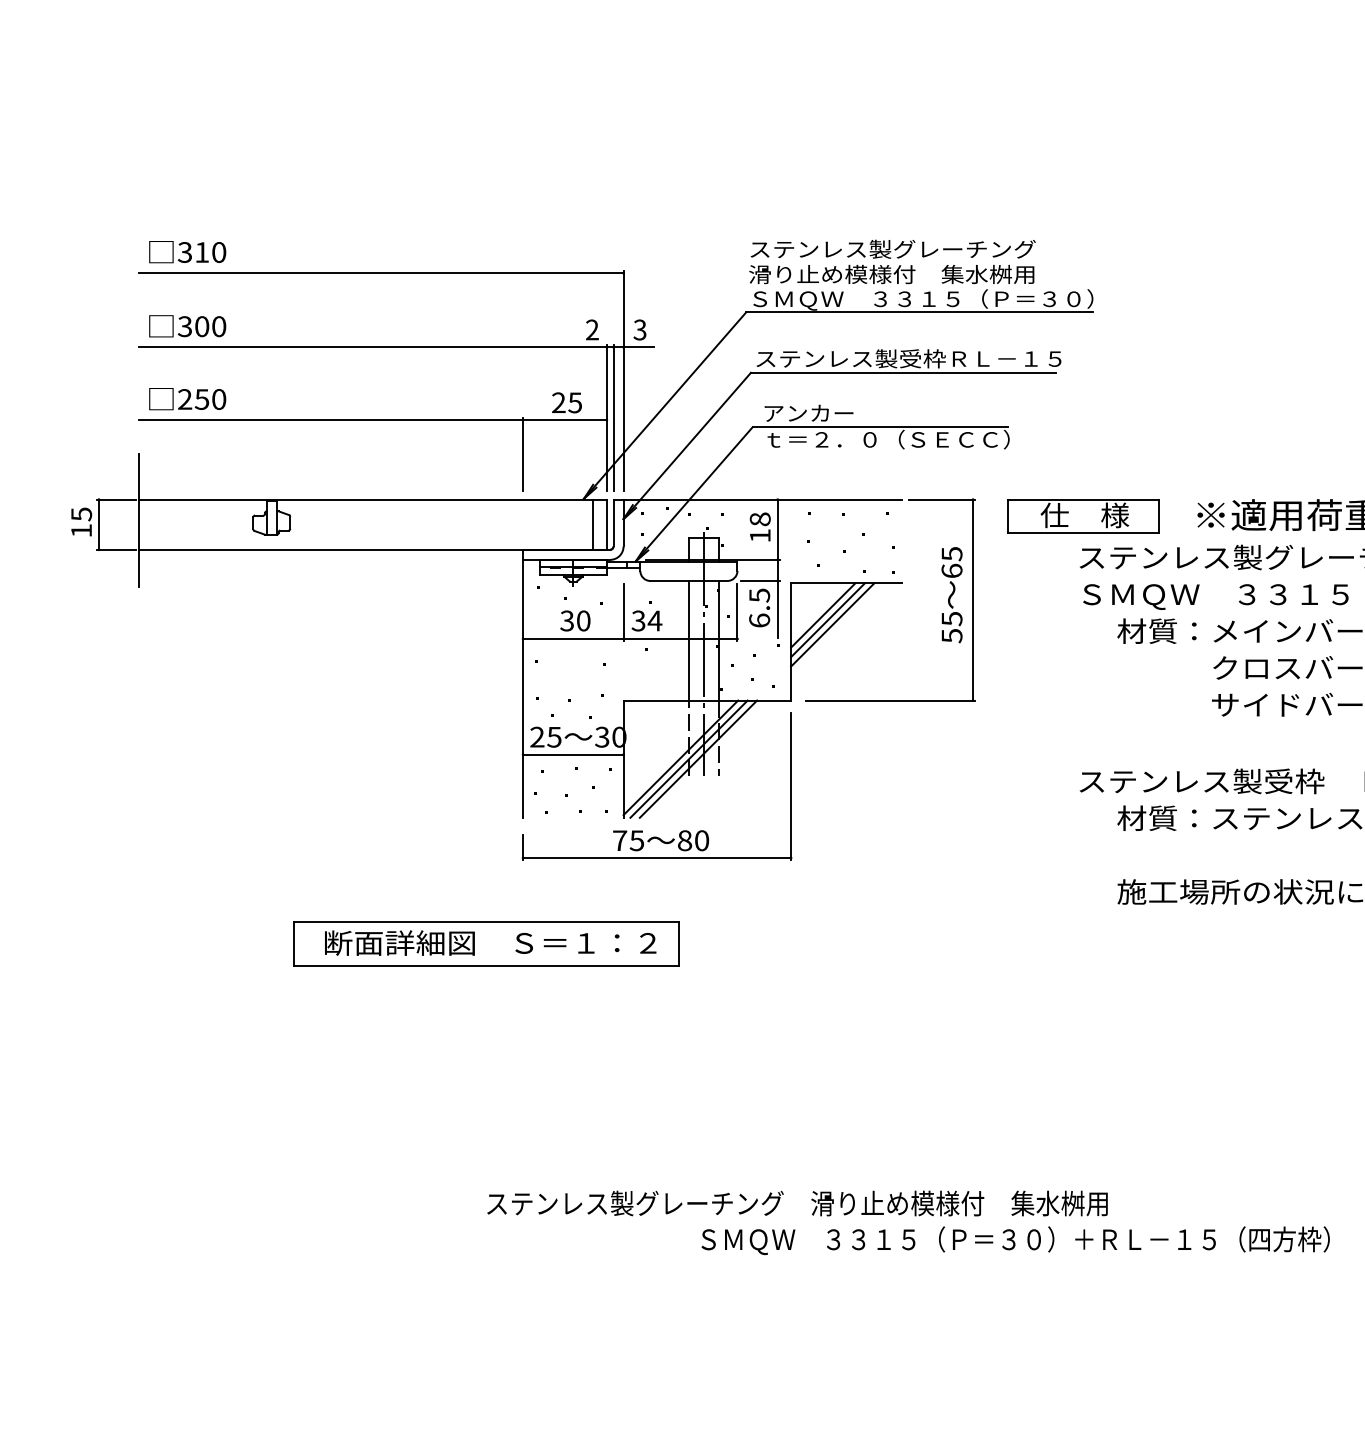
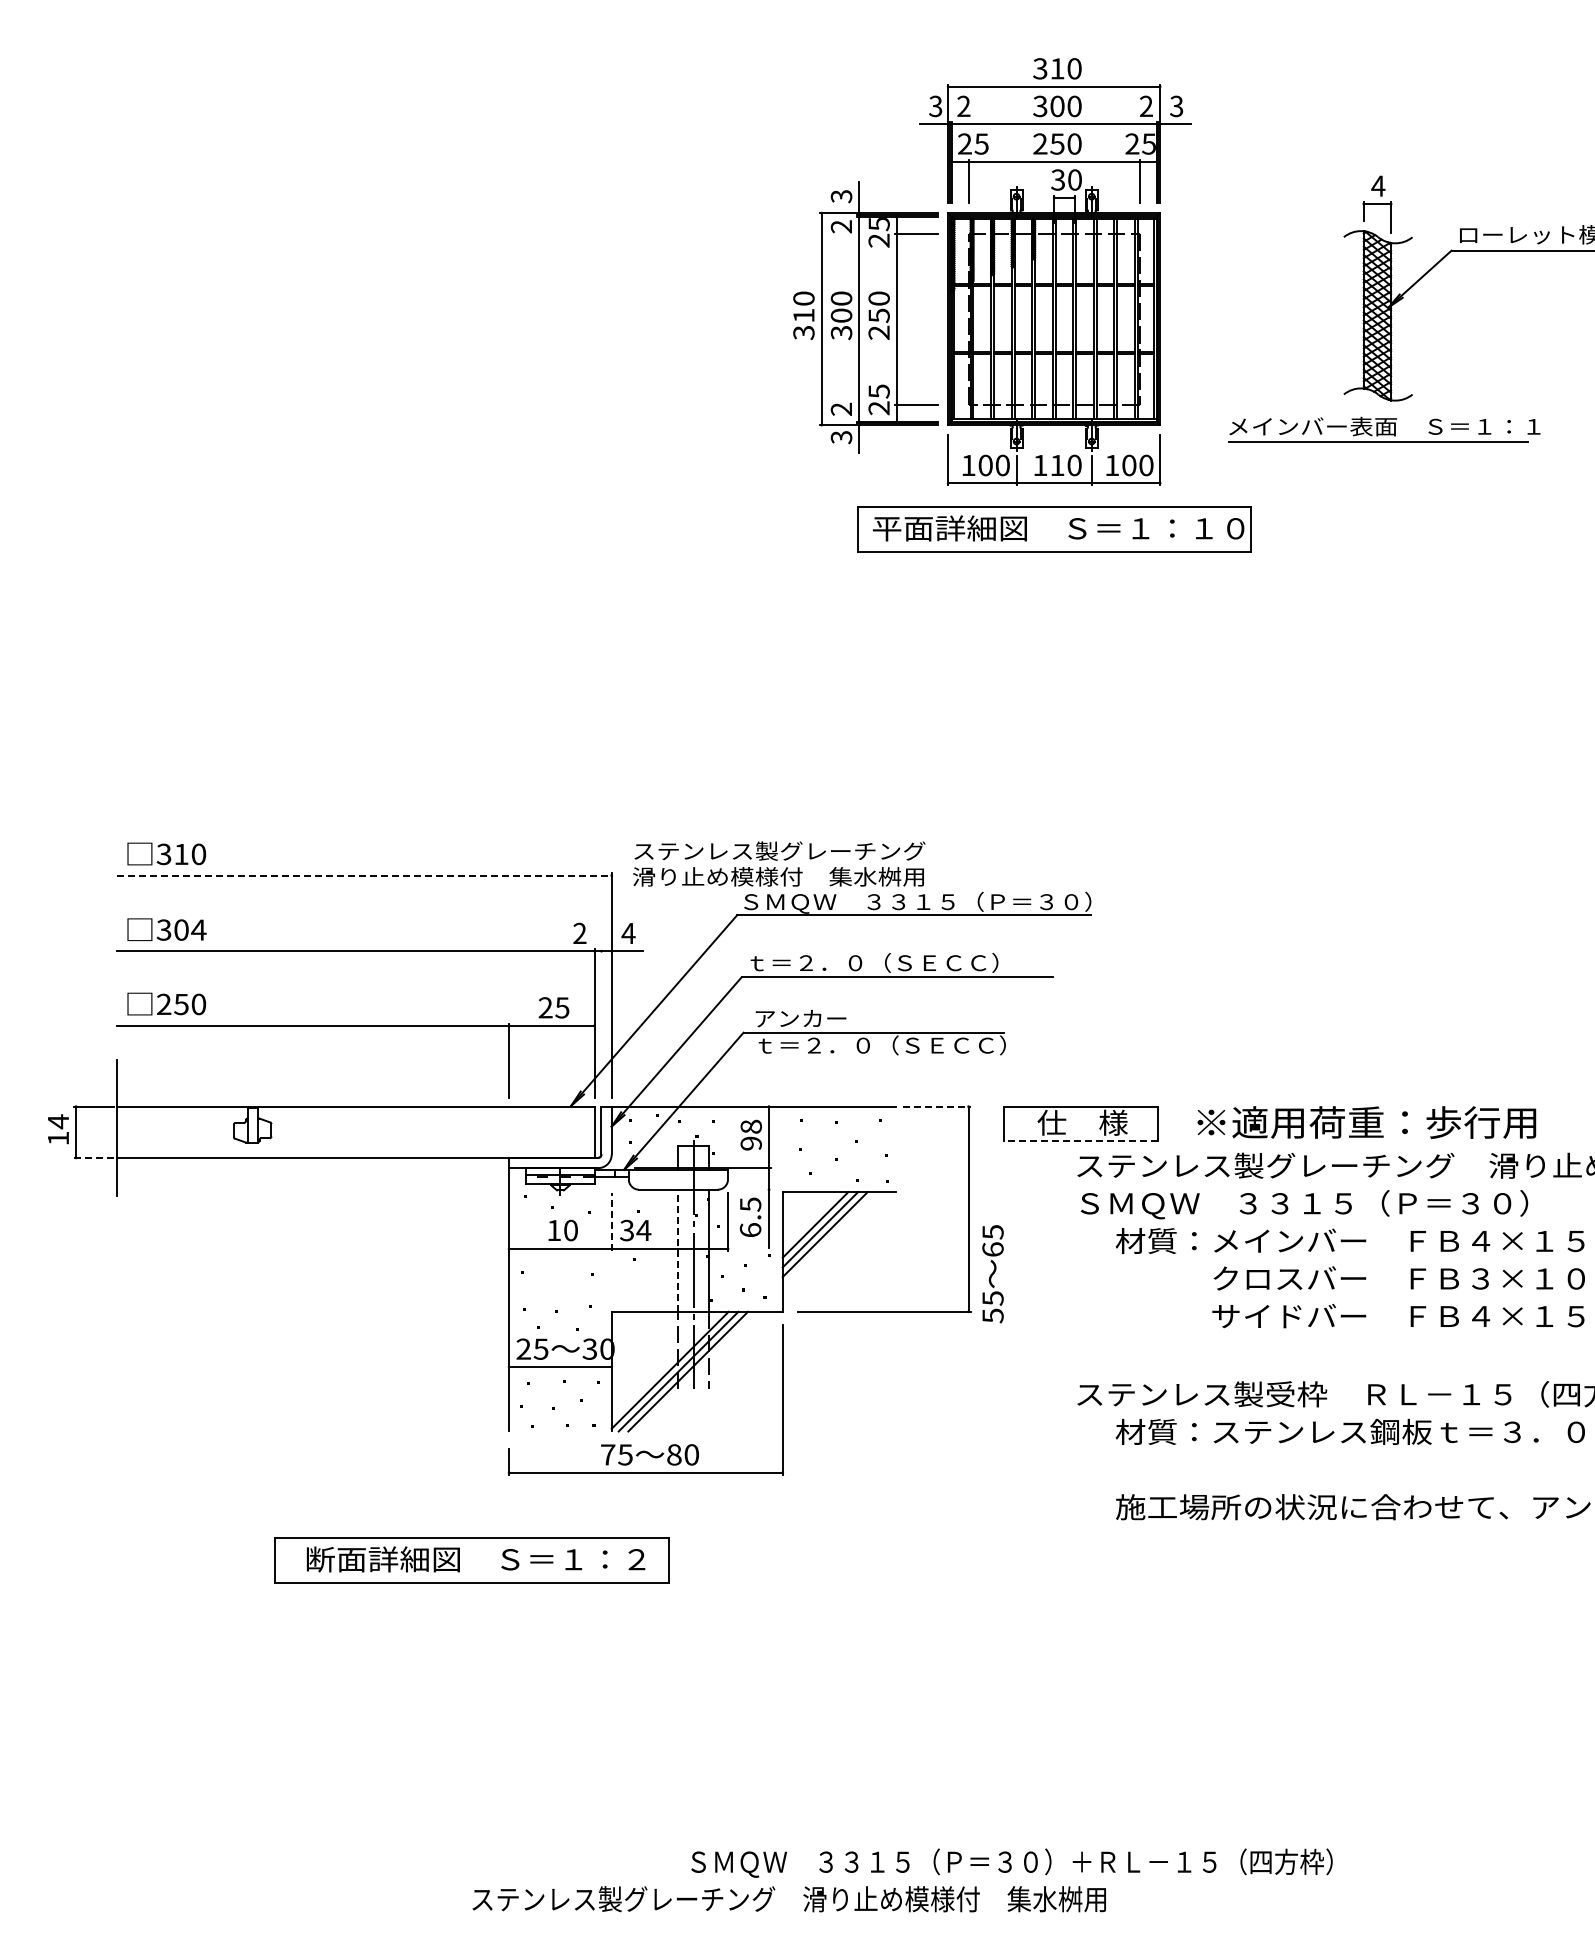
text: (892, 261) -> (779, 863), moved
line: (382, 273) -> (365, 875), solid -> dashed
text: (218, 326) -> (198, 929), 300 -> 304
text: (640, 329) -> (628, 933), 3 -> 4
text: (908, 358) -> (902, 962), ステンレス製受枠ＲＬ－１５ -> ｔ＝２．０（ＳＥＣＣ）
line: (613, 418) -> (601, 1023), removed
line: (941, 499) -> (936, 1106), solid -> dashed
text: (81, 514) -> (58, 1121), 15 -> 14
line: (592, 523) -> (580, 1131), removed
line: (1082, 532) -> (1080, 1140), solid -> dashed
text: (759, 535) -> (750, 1143), 18 -> 98
line: (115, 549) -> (93, 1157), solid -> dashed
line: (760, 580) -> (751, 1189), removed
text: (951, 595) -> (992, 1274), moved
line: (623, 613) -> (611, 1222), solid -> dashed
text: (566, 620) -> (553, 1230), 30 -> 10
line: (688, 640) -> (678, 1250), solid -> dashed
text: (796, 1203) -> (788, 1899), moved

